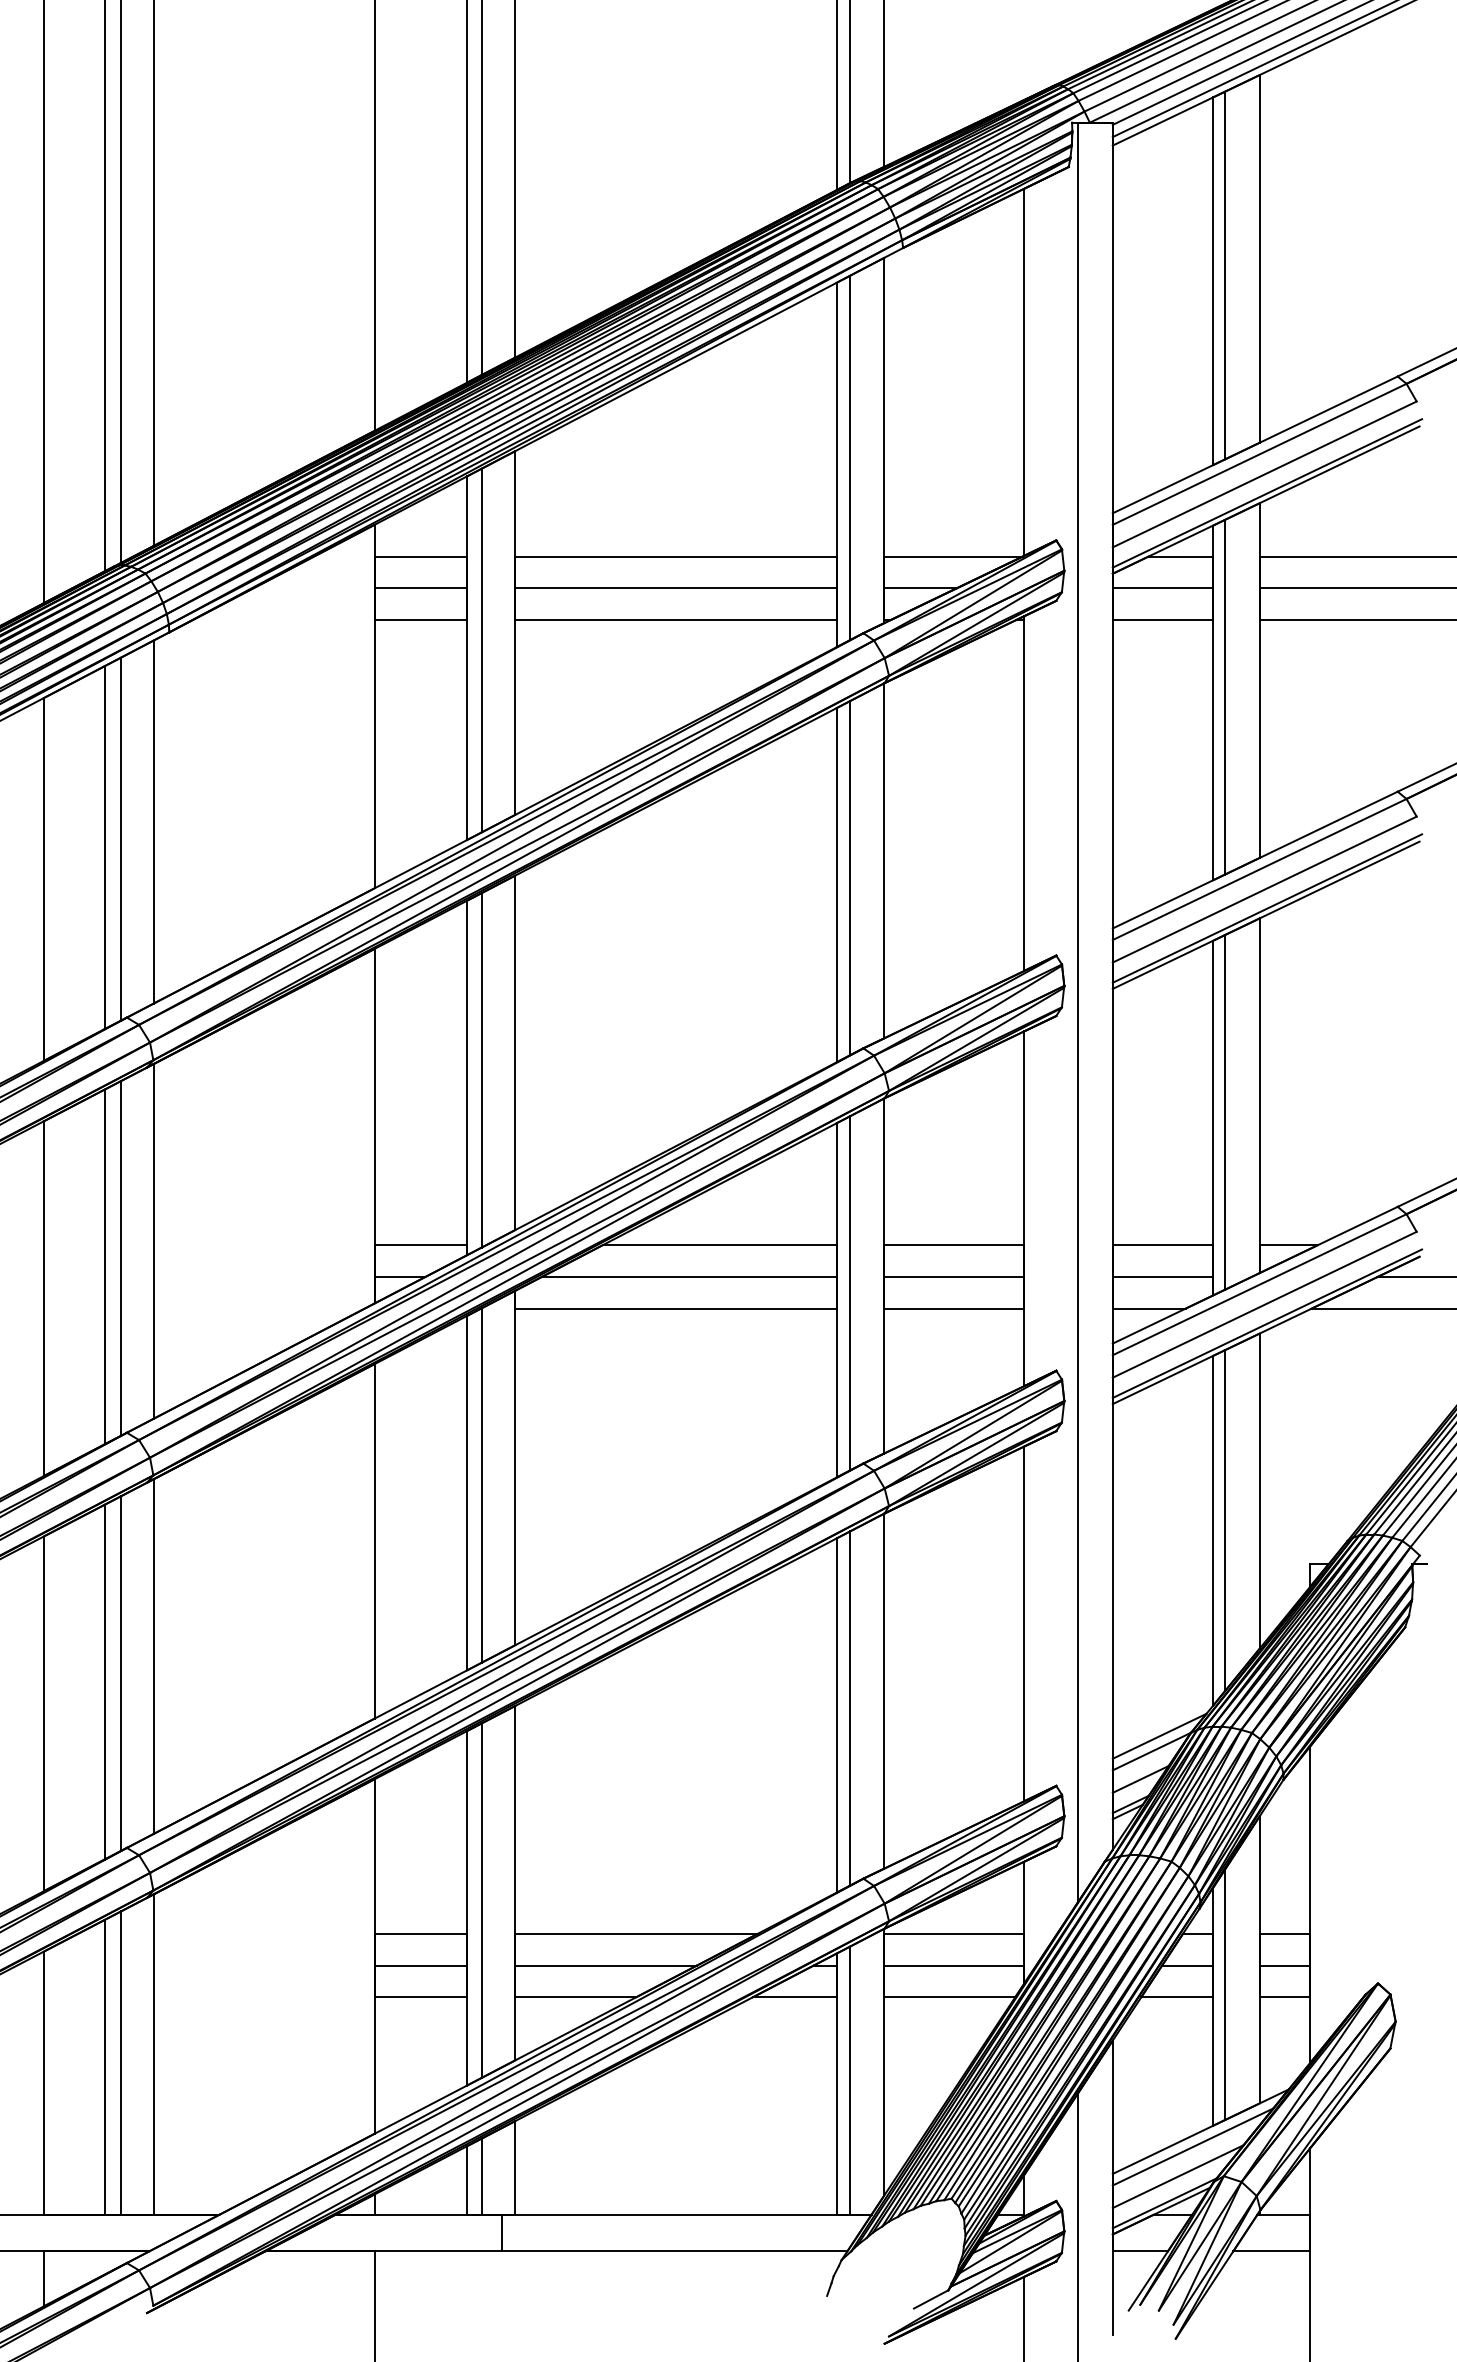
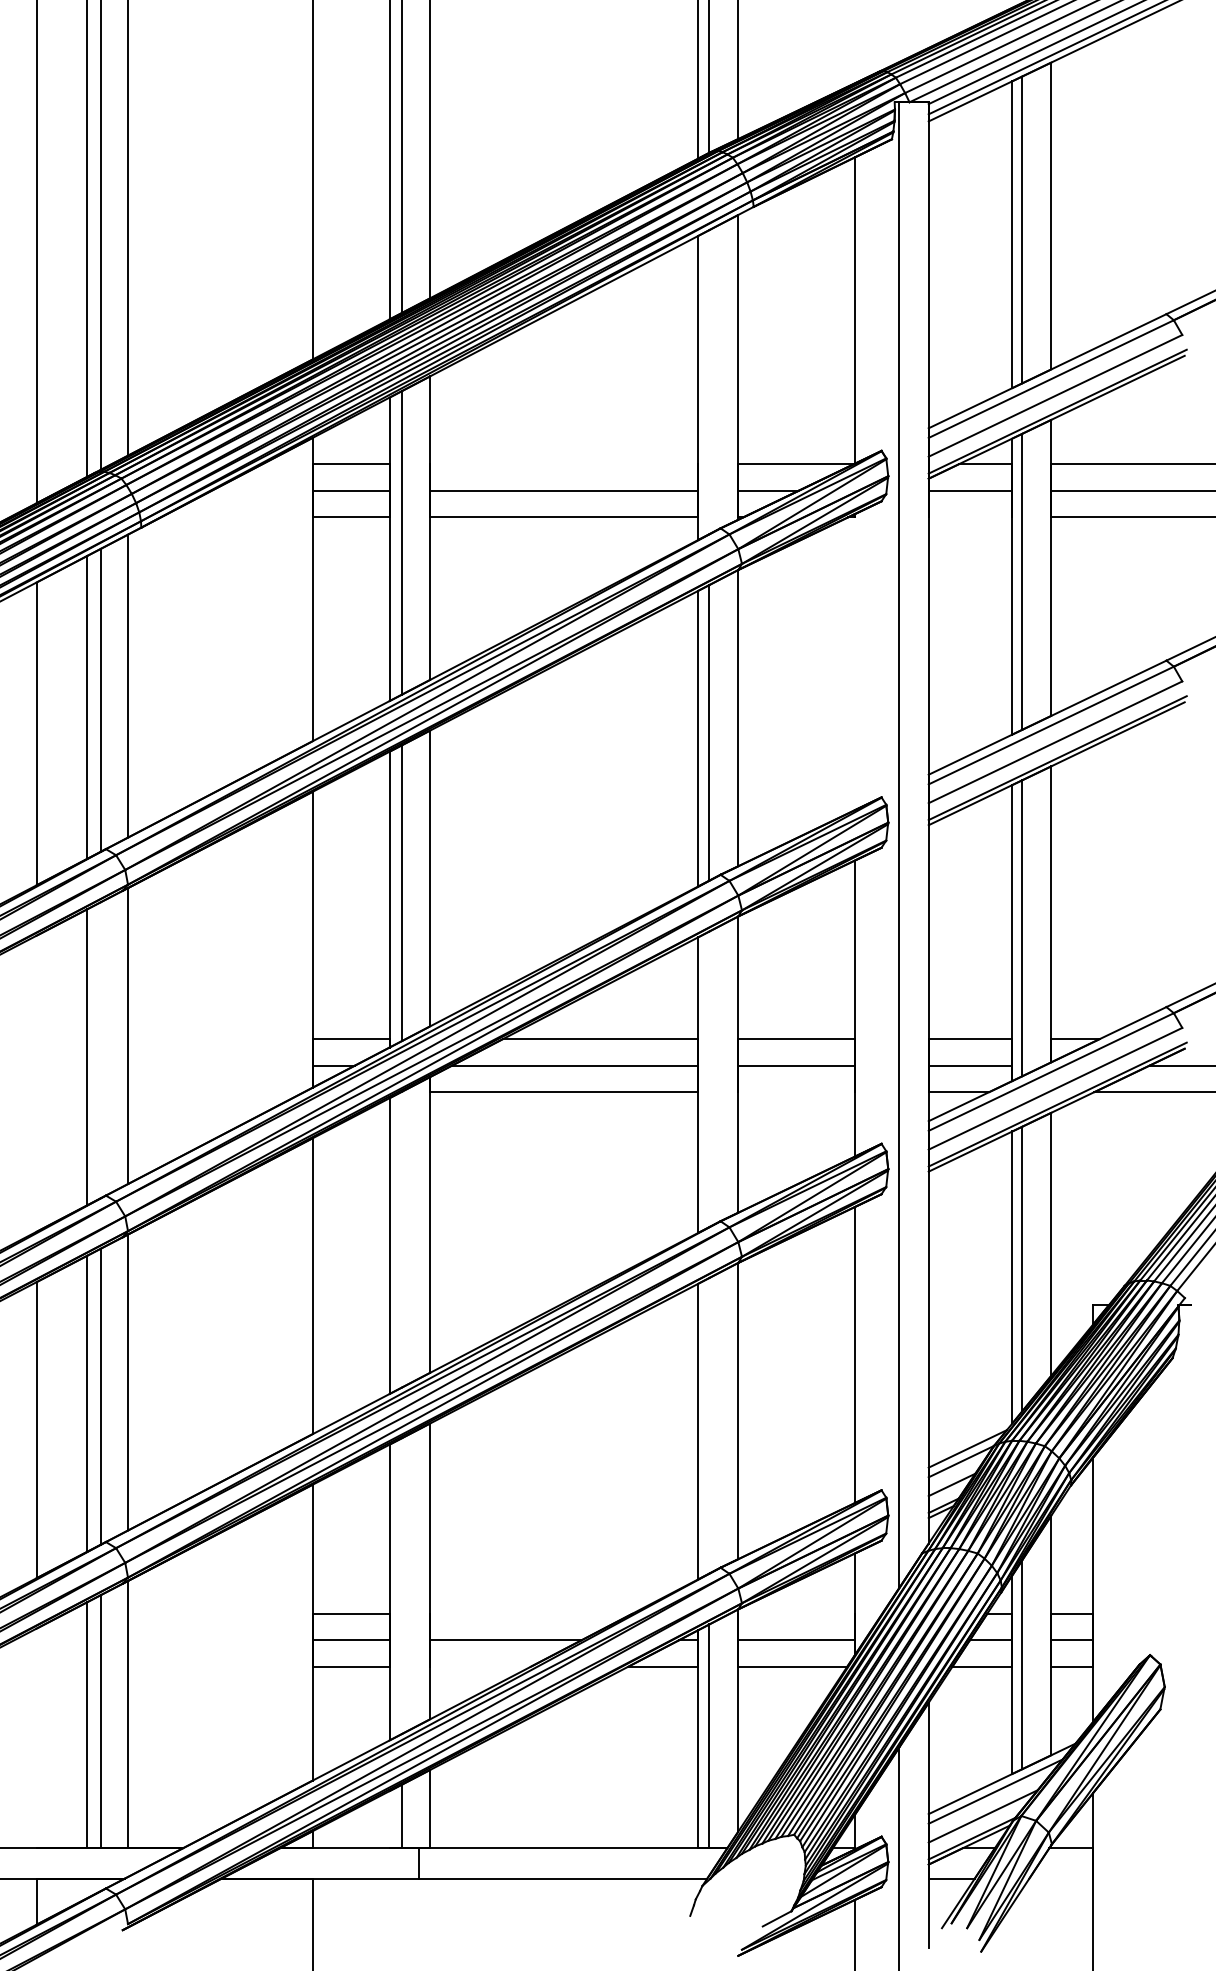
line: (850, 458) -> (709, 382), removed
line: (676, 556) -> (564, 464), removed
line: (1162, 620) -> (970, 517), removed
line: (1023, 793) -> (854, 662), removed
line: (120, 1258) -> (100, 1050), removed
line: (850, 1293) -> (709, 1079), removed
line: (43, 1298) -> (36, 1083), removed
line: (953, 1309) -> (795, 1092), removed
line: (482, 1485) -> (402, 1239), removed
line: (850, 1708) -> (709, 1425), removed
line: (482, 1899) -> (402, 1585), removed
line: (636, 1933) -> (531, 1613), removed
line: (953, 1933) -> (795, 1613), removed
line: (575, 1997) -> (480, 1666), removed
line: (43, 2083) -> (36, 1738), removed
line: (466, 2180) -> (389, 1819), removed
line: (1271, 2251) -> (1061, 1878), removed

